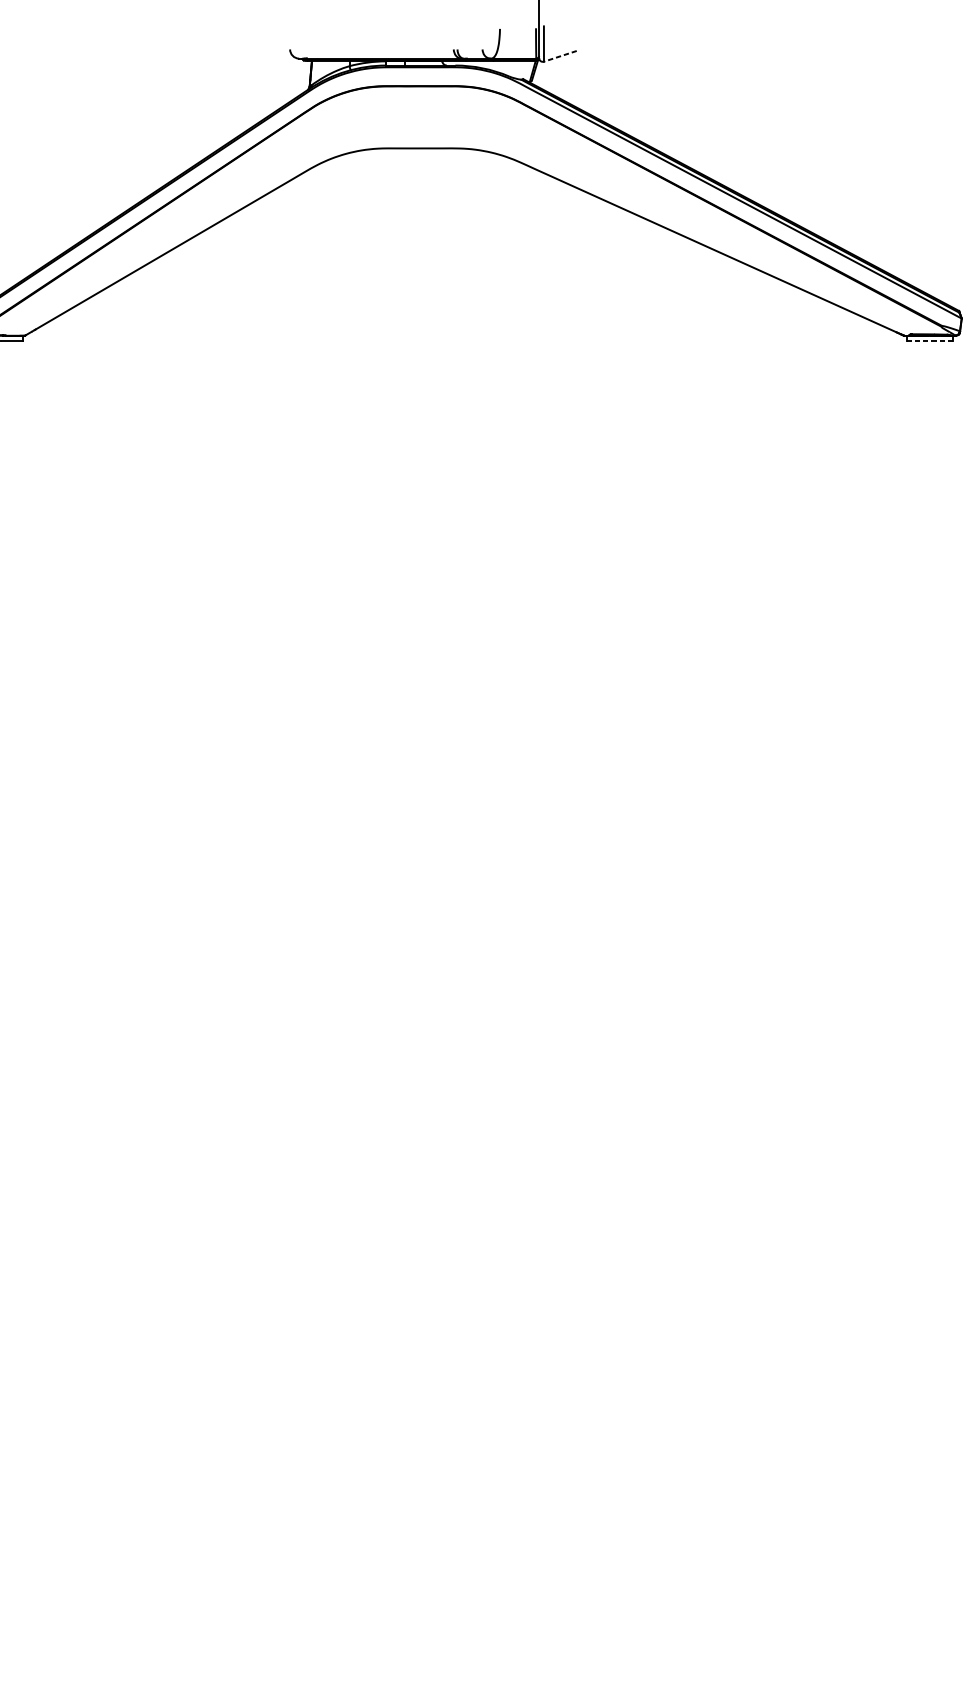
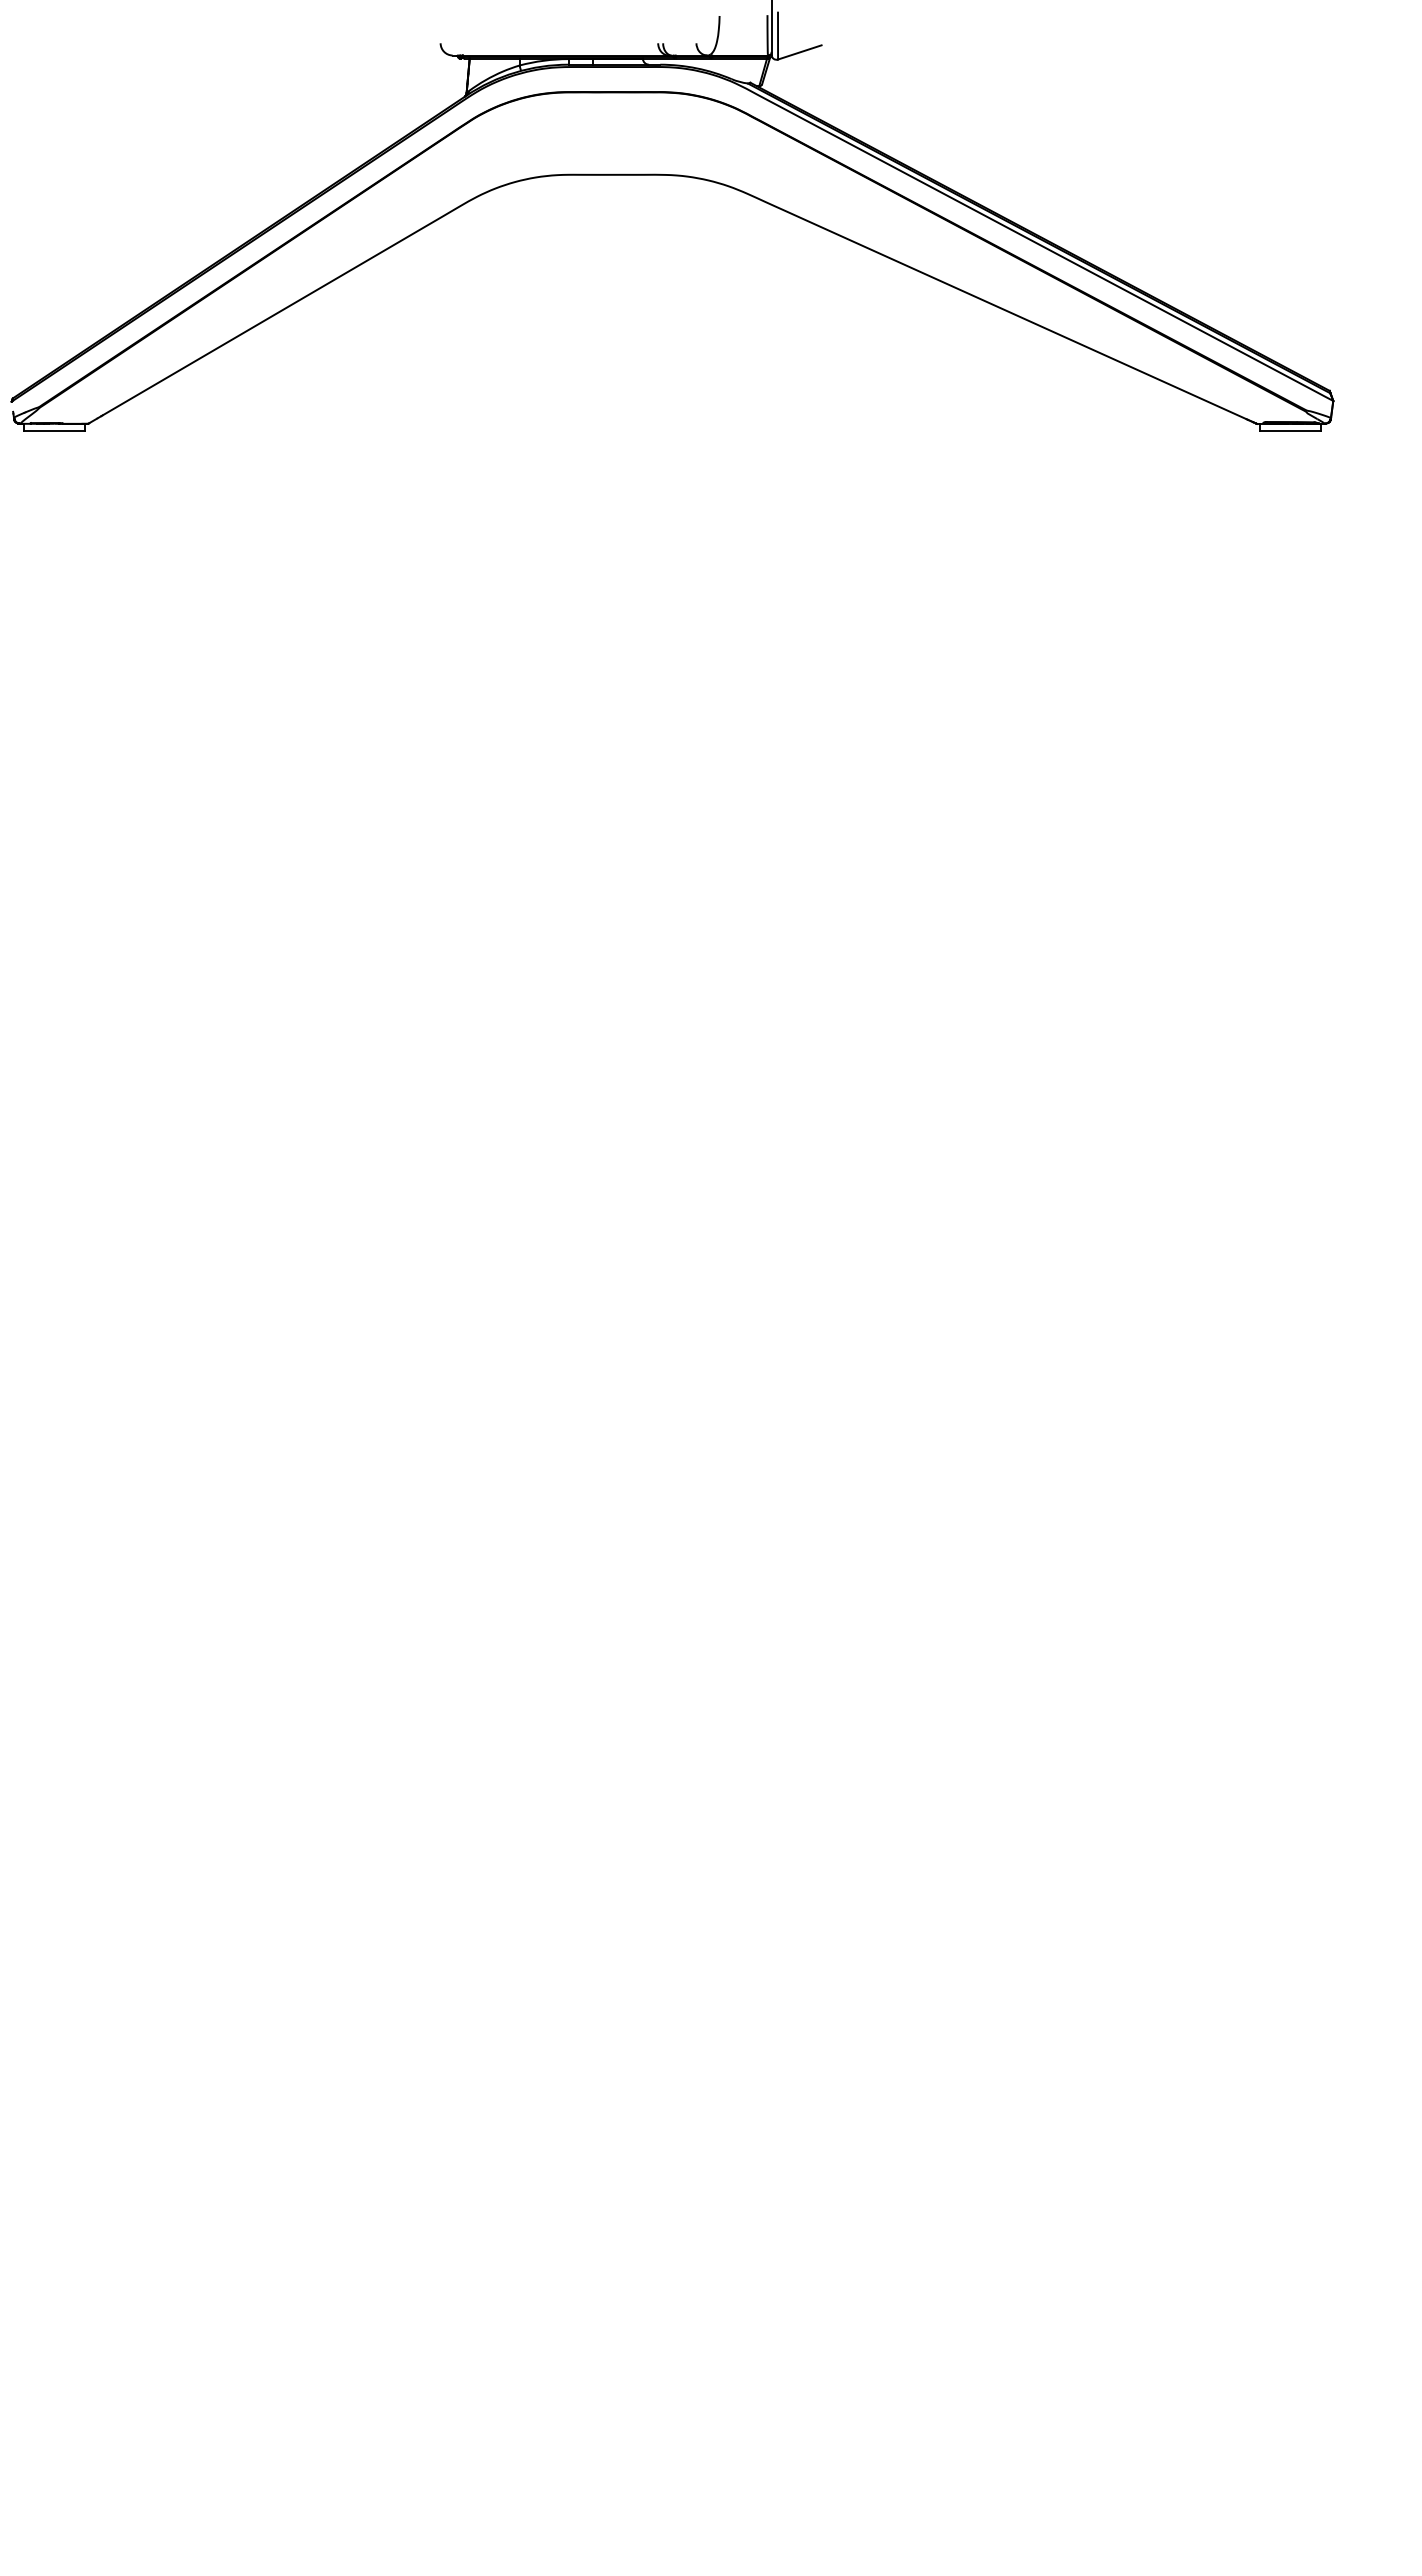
line: (560, 56) -> (799, 52), dashed -> solid
line: (929, 341) -> (1290, 431), dashed -> solid

